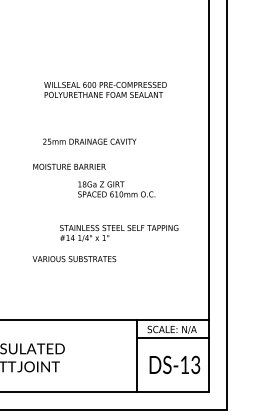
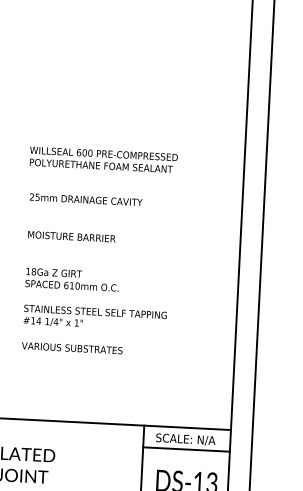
text: (105, 89) -> (103, 159), moved
text: (89, 141) -> (85, 199), moved
text: (116, 189) -> (72, 279), moved
text: (119, 233) -> (95, 318), moved

